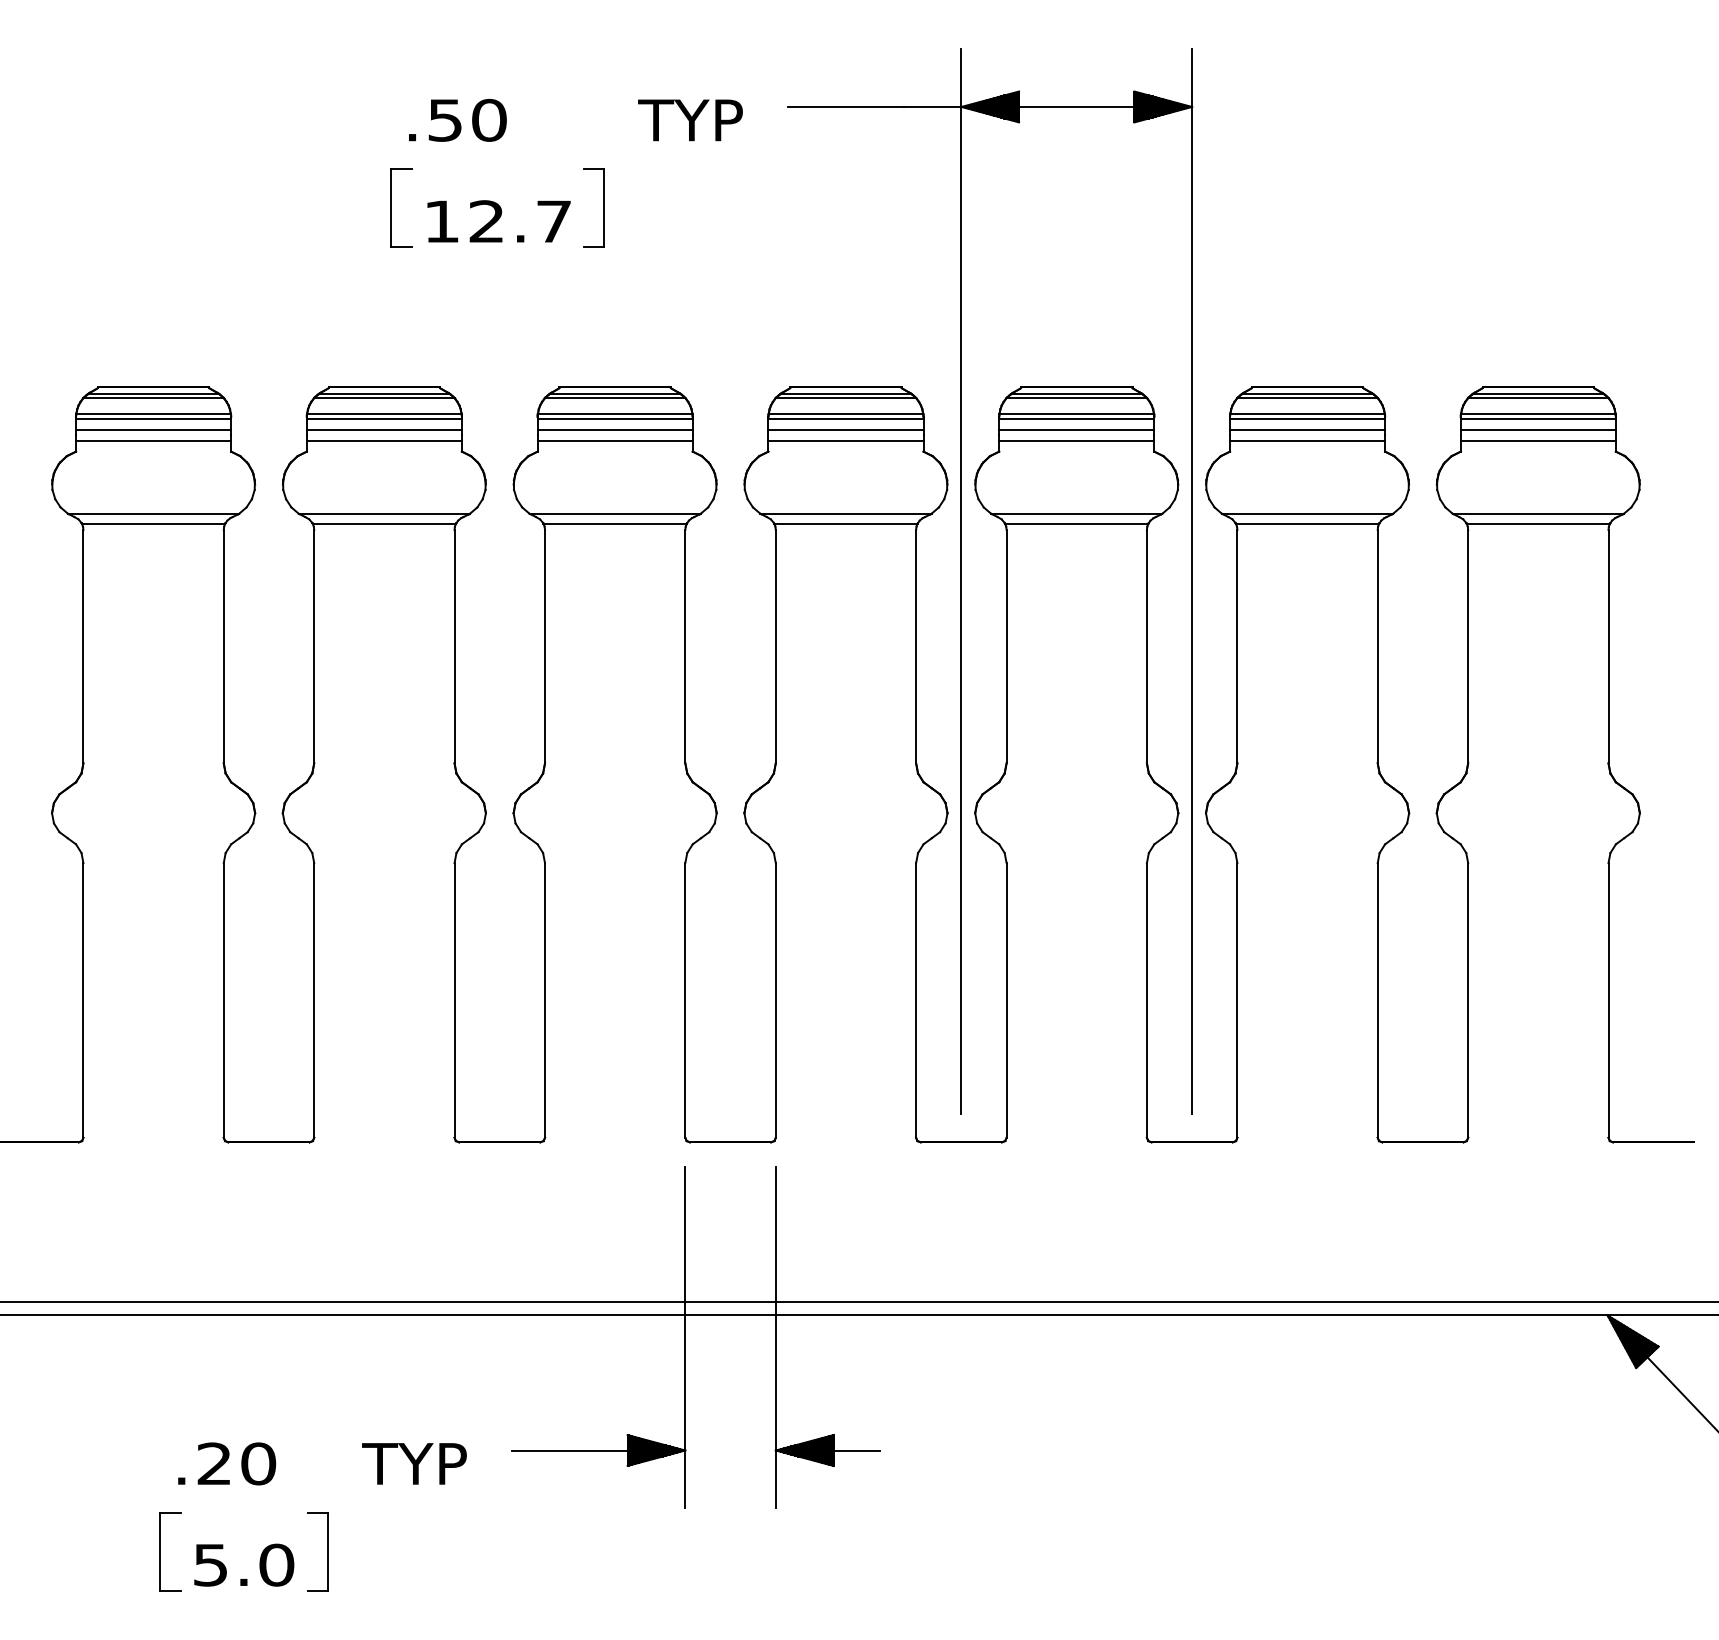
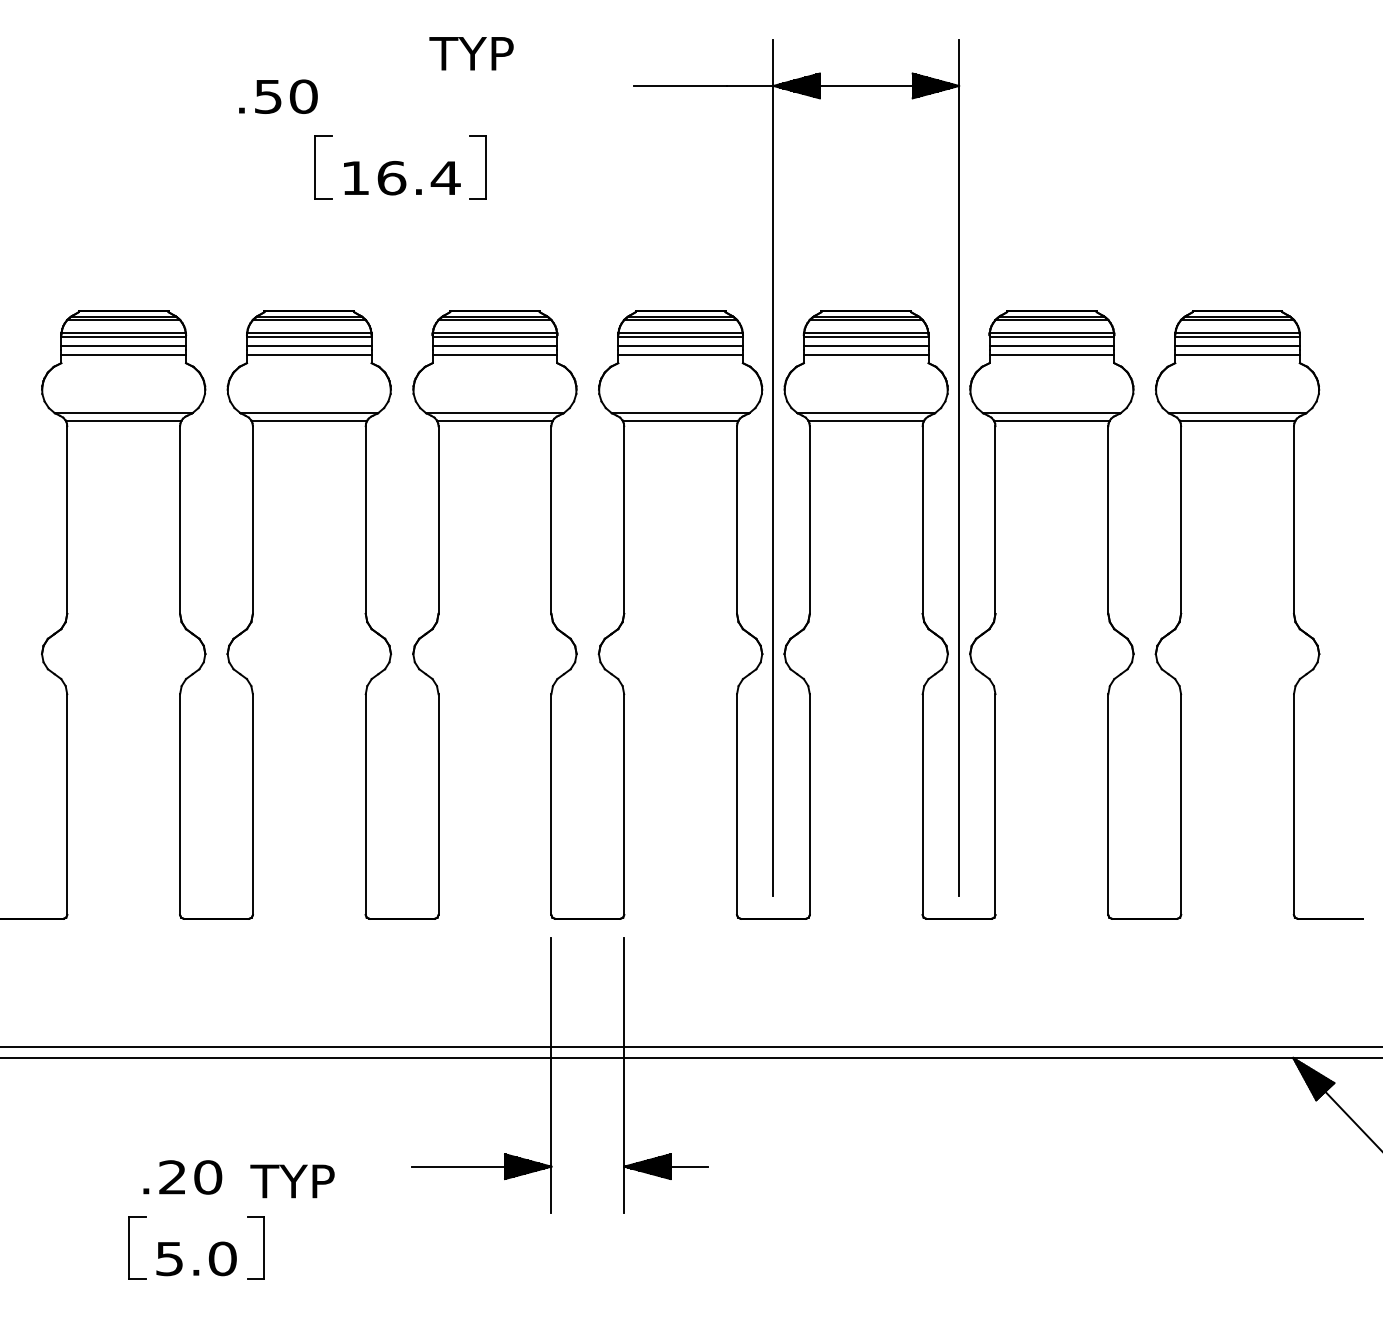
text: (457, 120) -> (278, 96), moved
text: (690, 120) -> (471, 53), moved
text: (520, 222) -> (418, 178), 12.7 -> 16.4
text: (414, 1463) -> (292, 1181), moved

